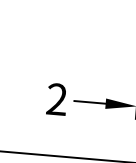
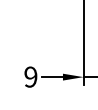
text: (56, 98) -> (30, 76), 2 -> 9

